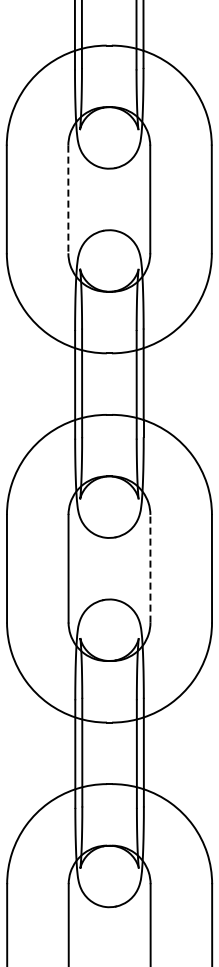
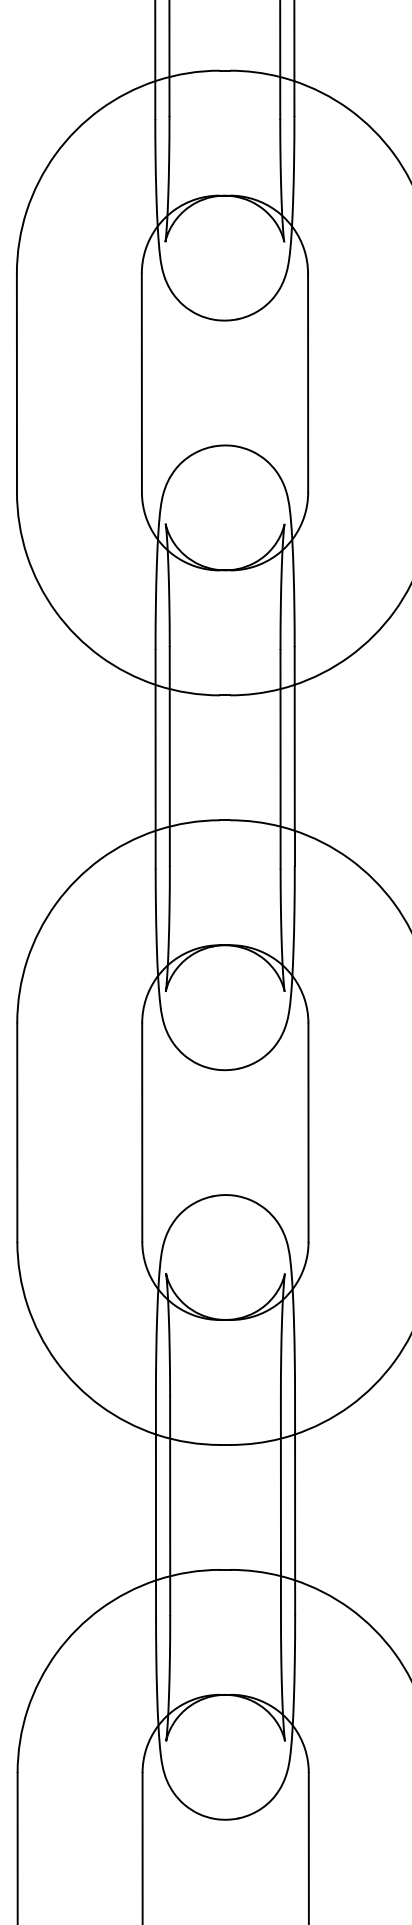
line: (68, 199) -> (142, 383), dashed -> solid
line: (150, 568) -> (308, 1132), dashed -> solid

